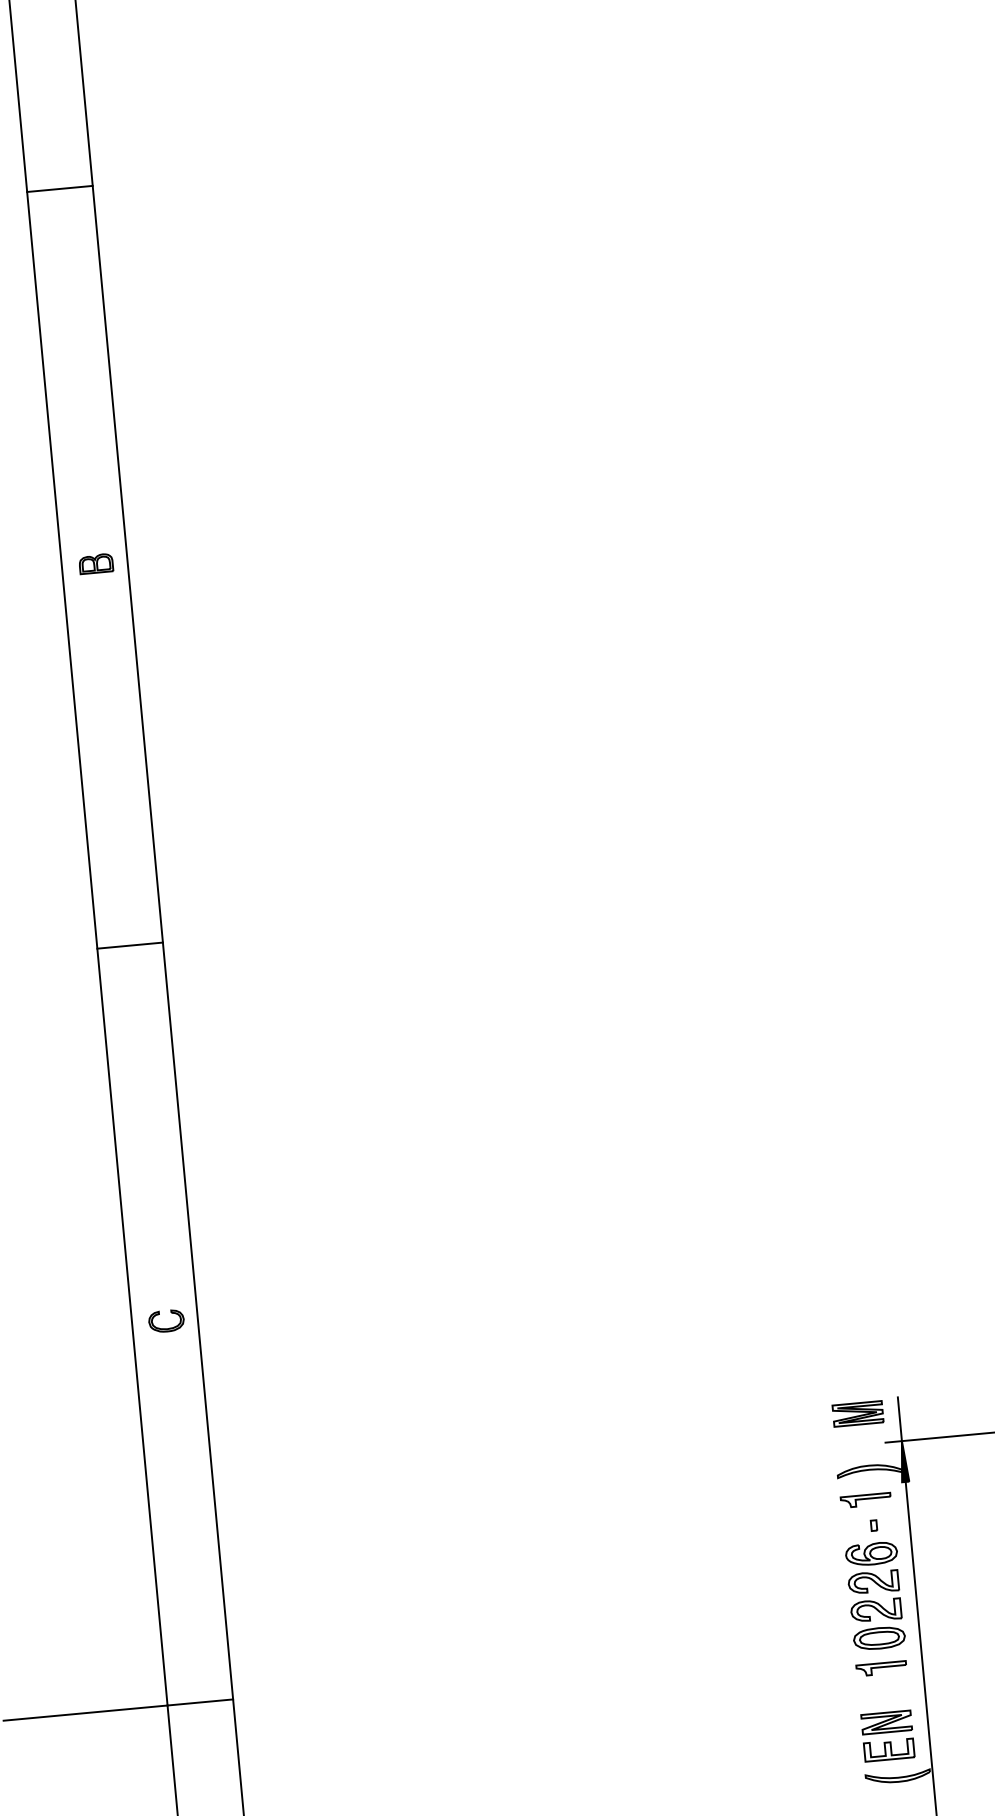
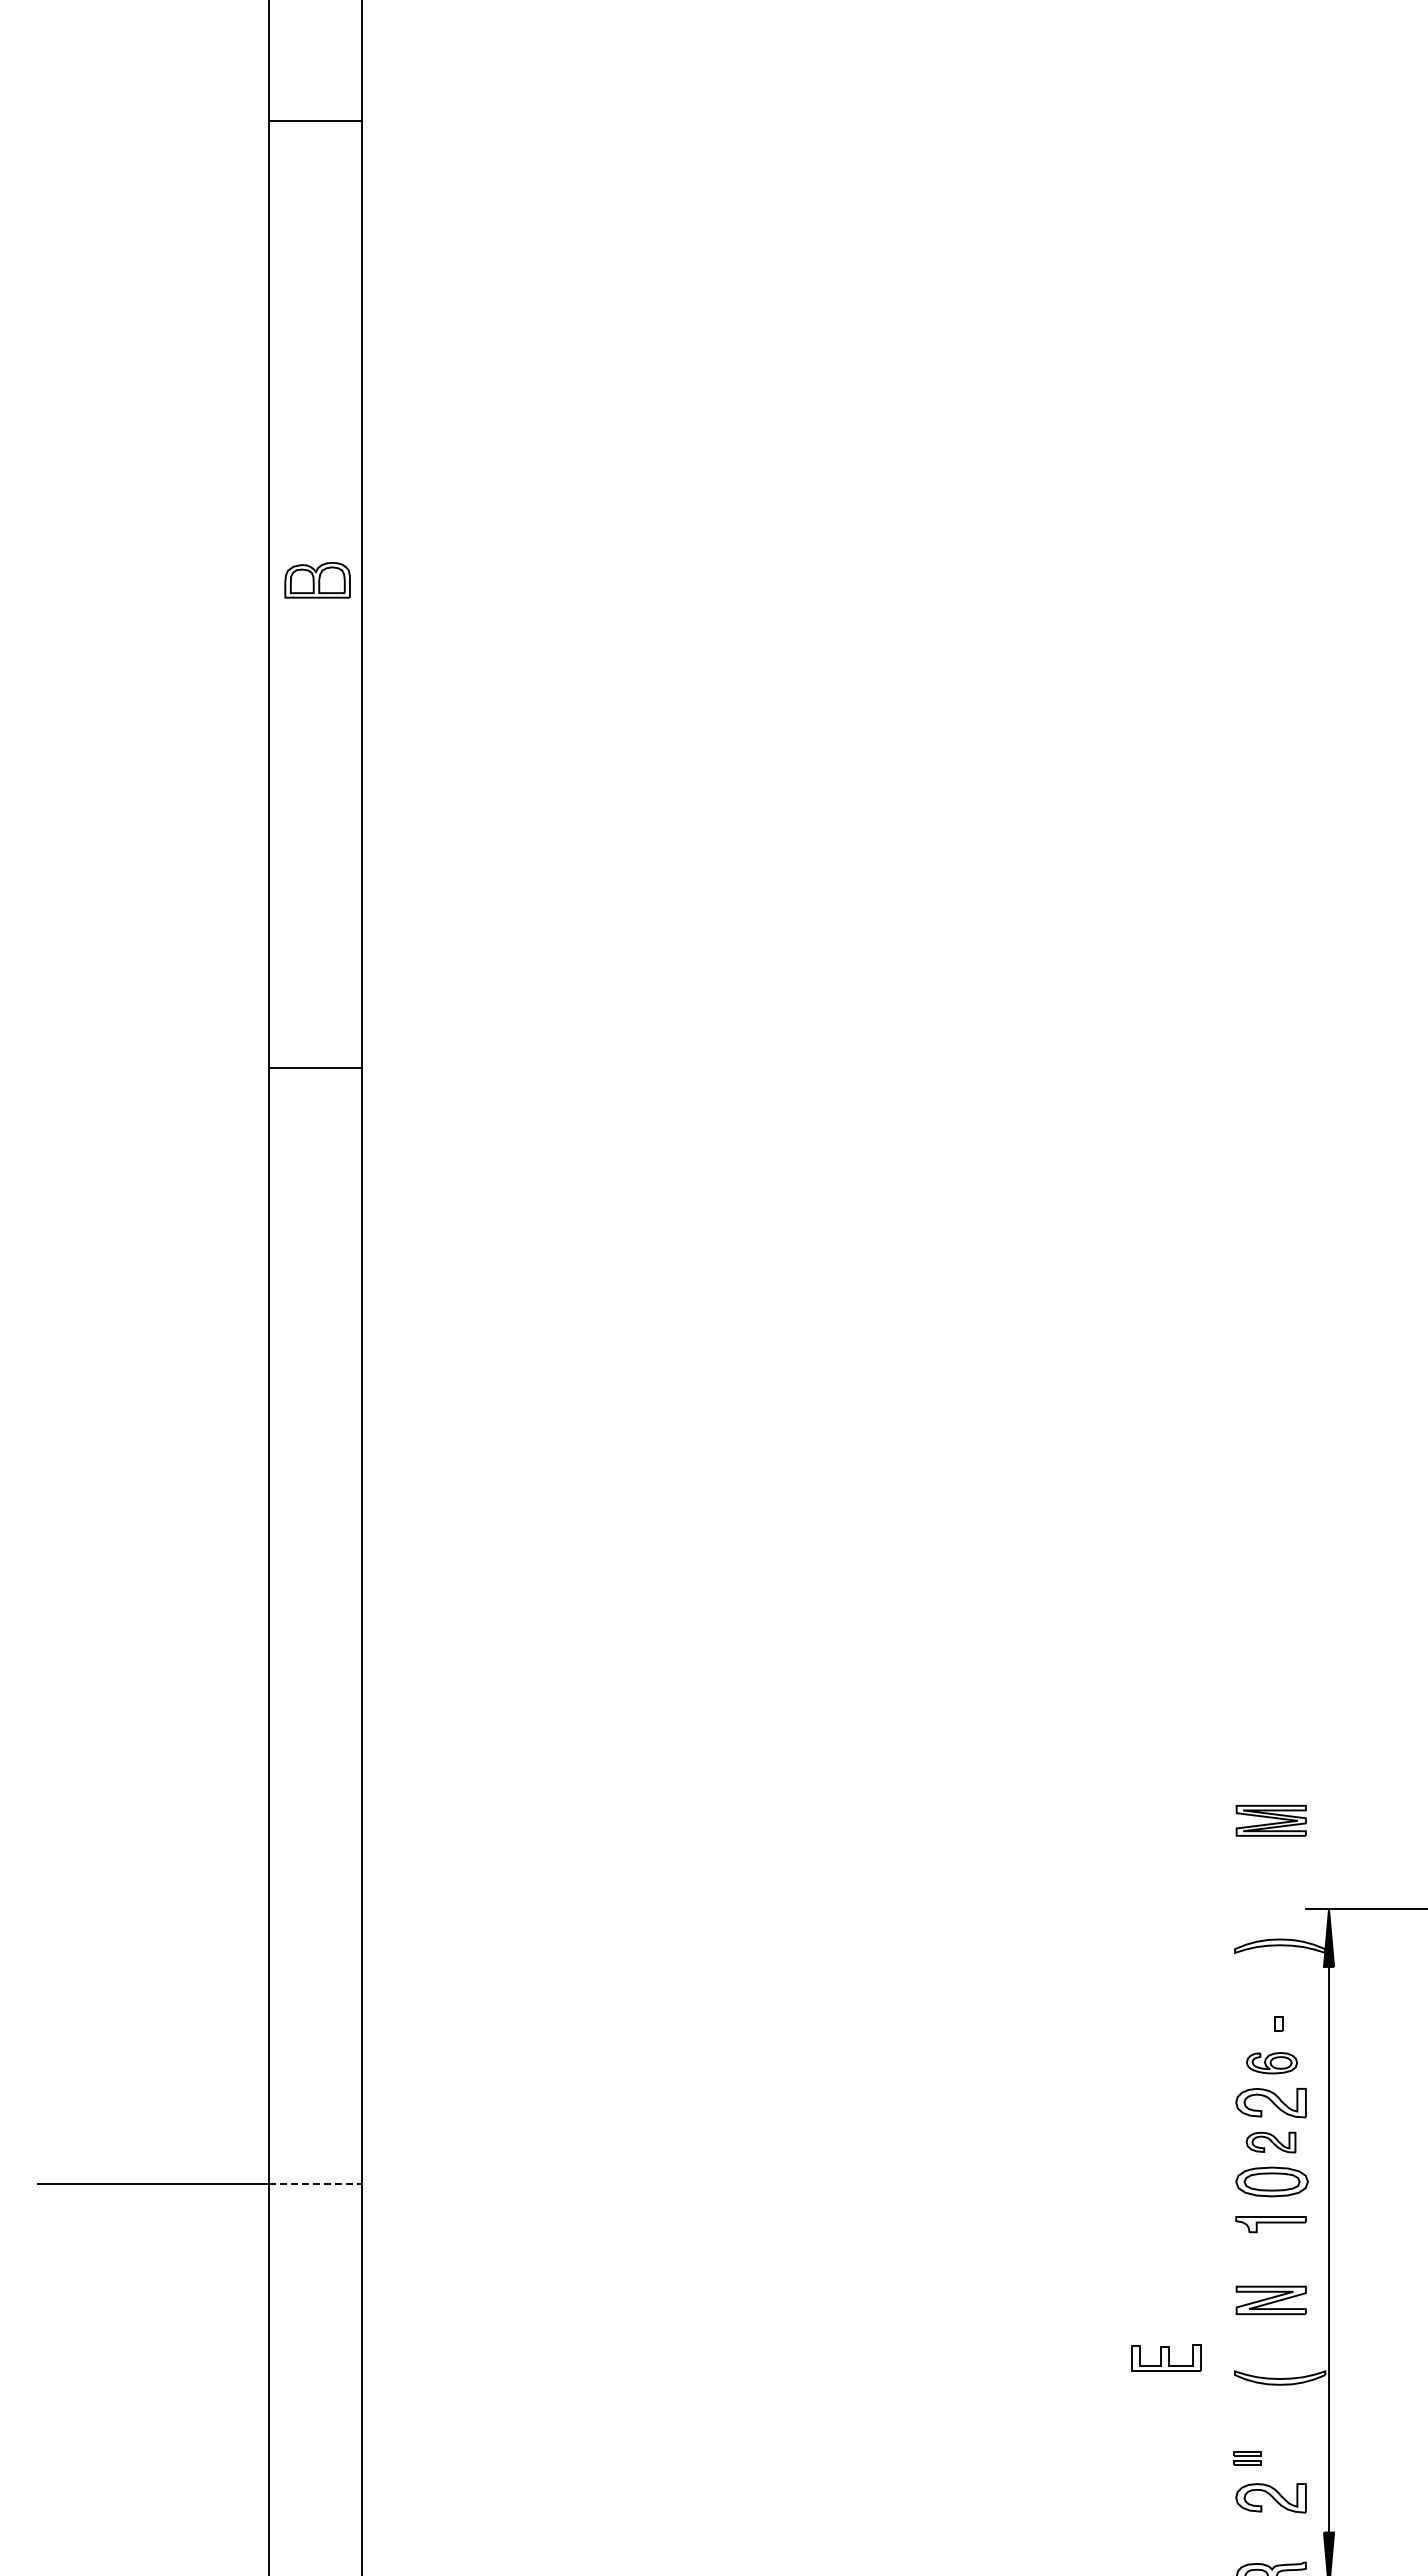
line: (59, 188) -> (315, 120), moved
part: (96, 563) -> (317, 579), size x1.4
line: (130, 945) -> (315, 1067), moved
part: (165, 1328) -> (315, 1656), removed
part: (857, 1413) -> (1270, 1820), moved
line: (900, 1419) -> (1329, 1878), removed
part: (865, 1500) -> (1270, 1987), removed
part: (871, 1553) -> (1271, 2062), size x0.7
part: (875, 1610) -> (1270, 2142), size x0.7
line: (201, 1702) -> (316, 2183), solid -> dashed
part: (889, 1749) -> (1166, 2357), moved

